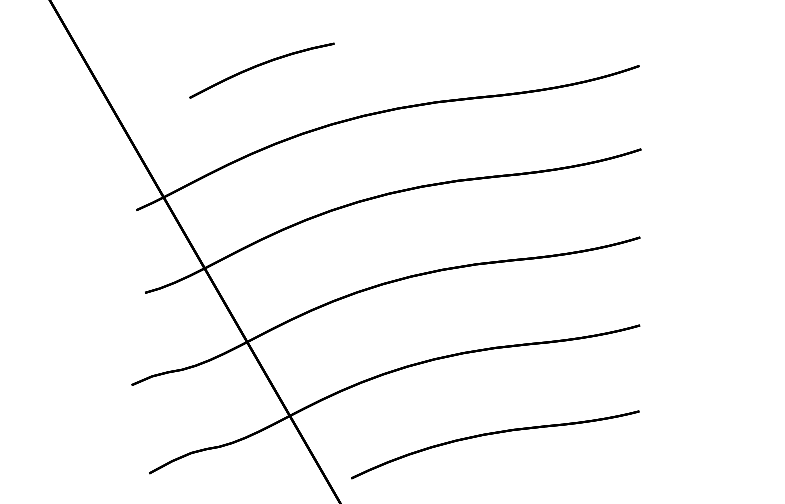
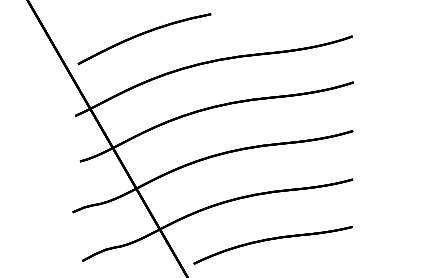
part: (261, 69) -> (144, 38), size x1.67

